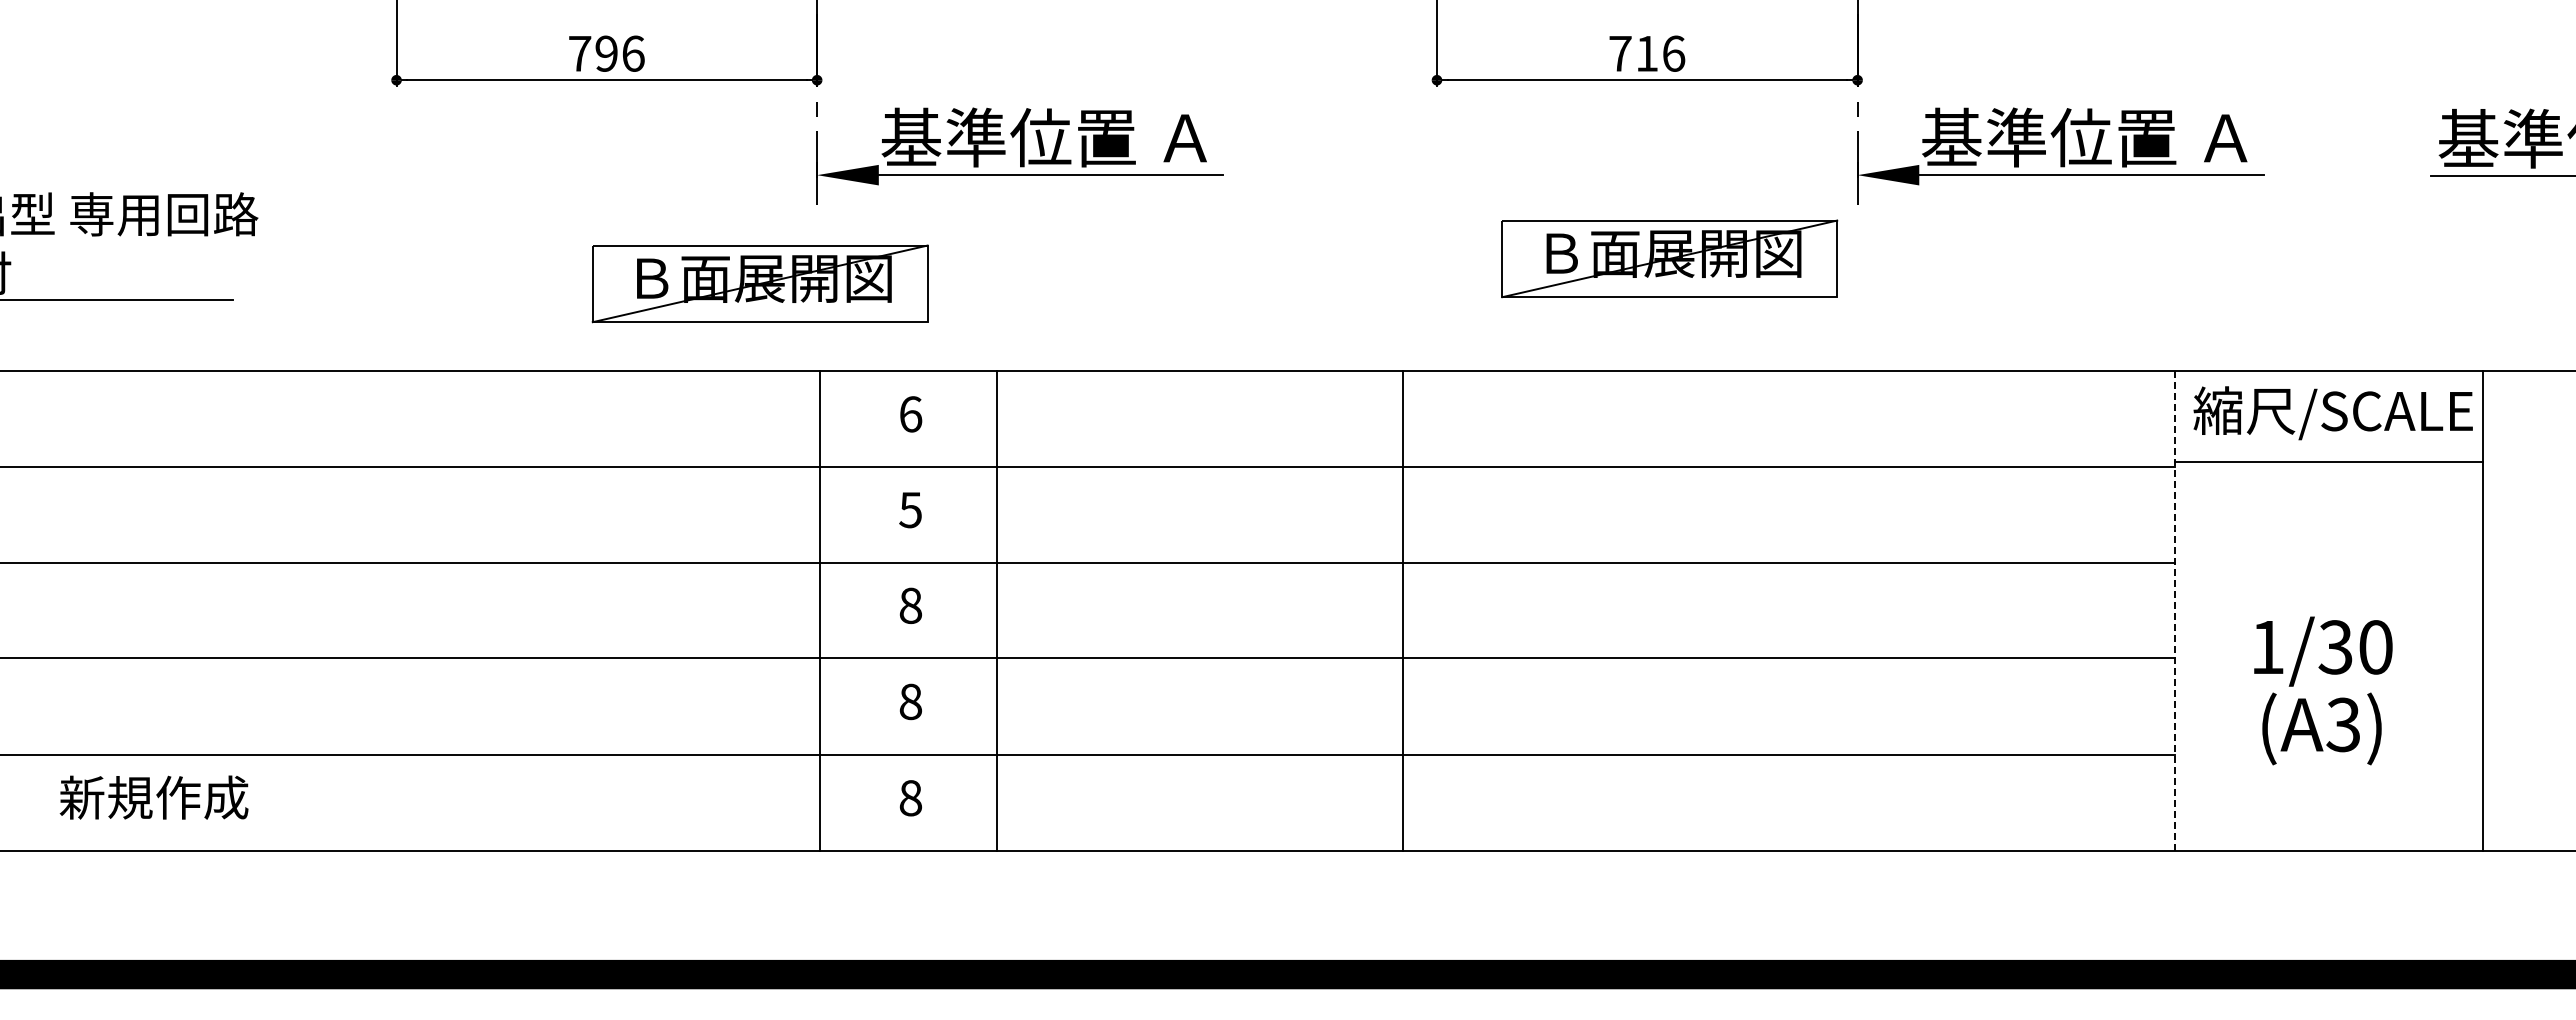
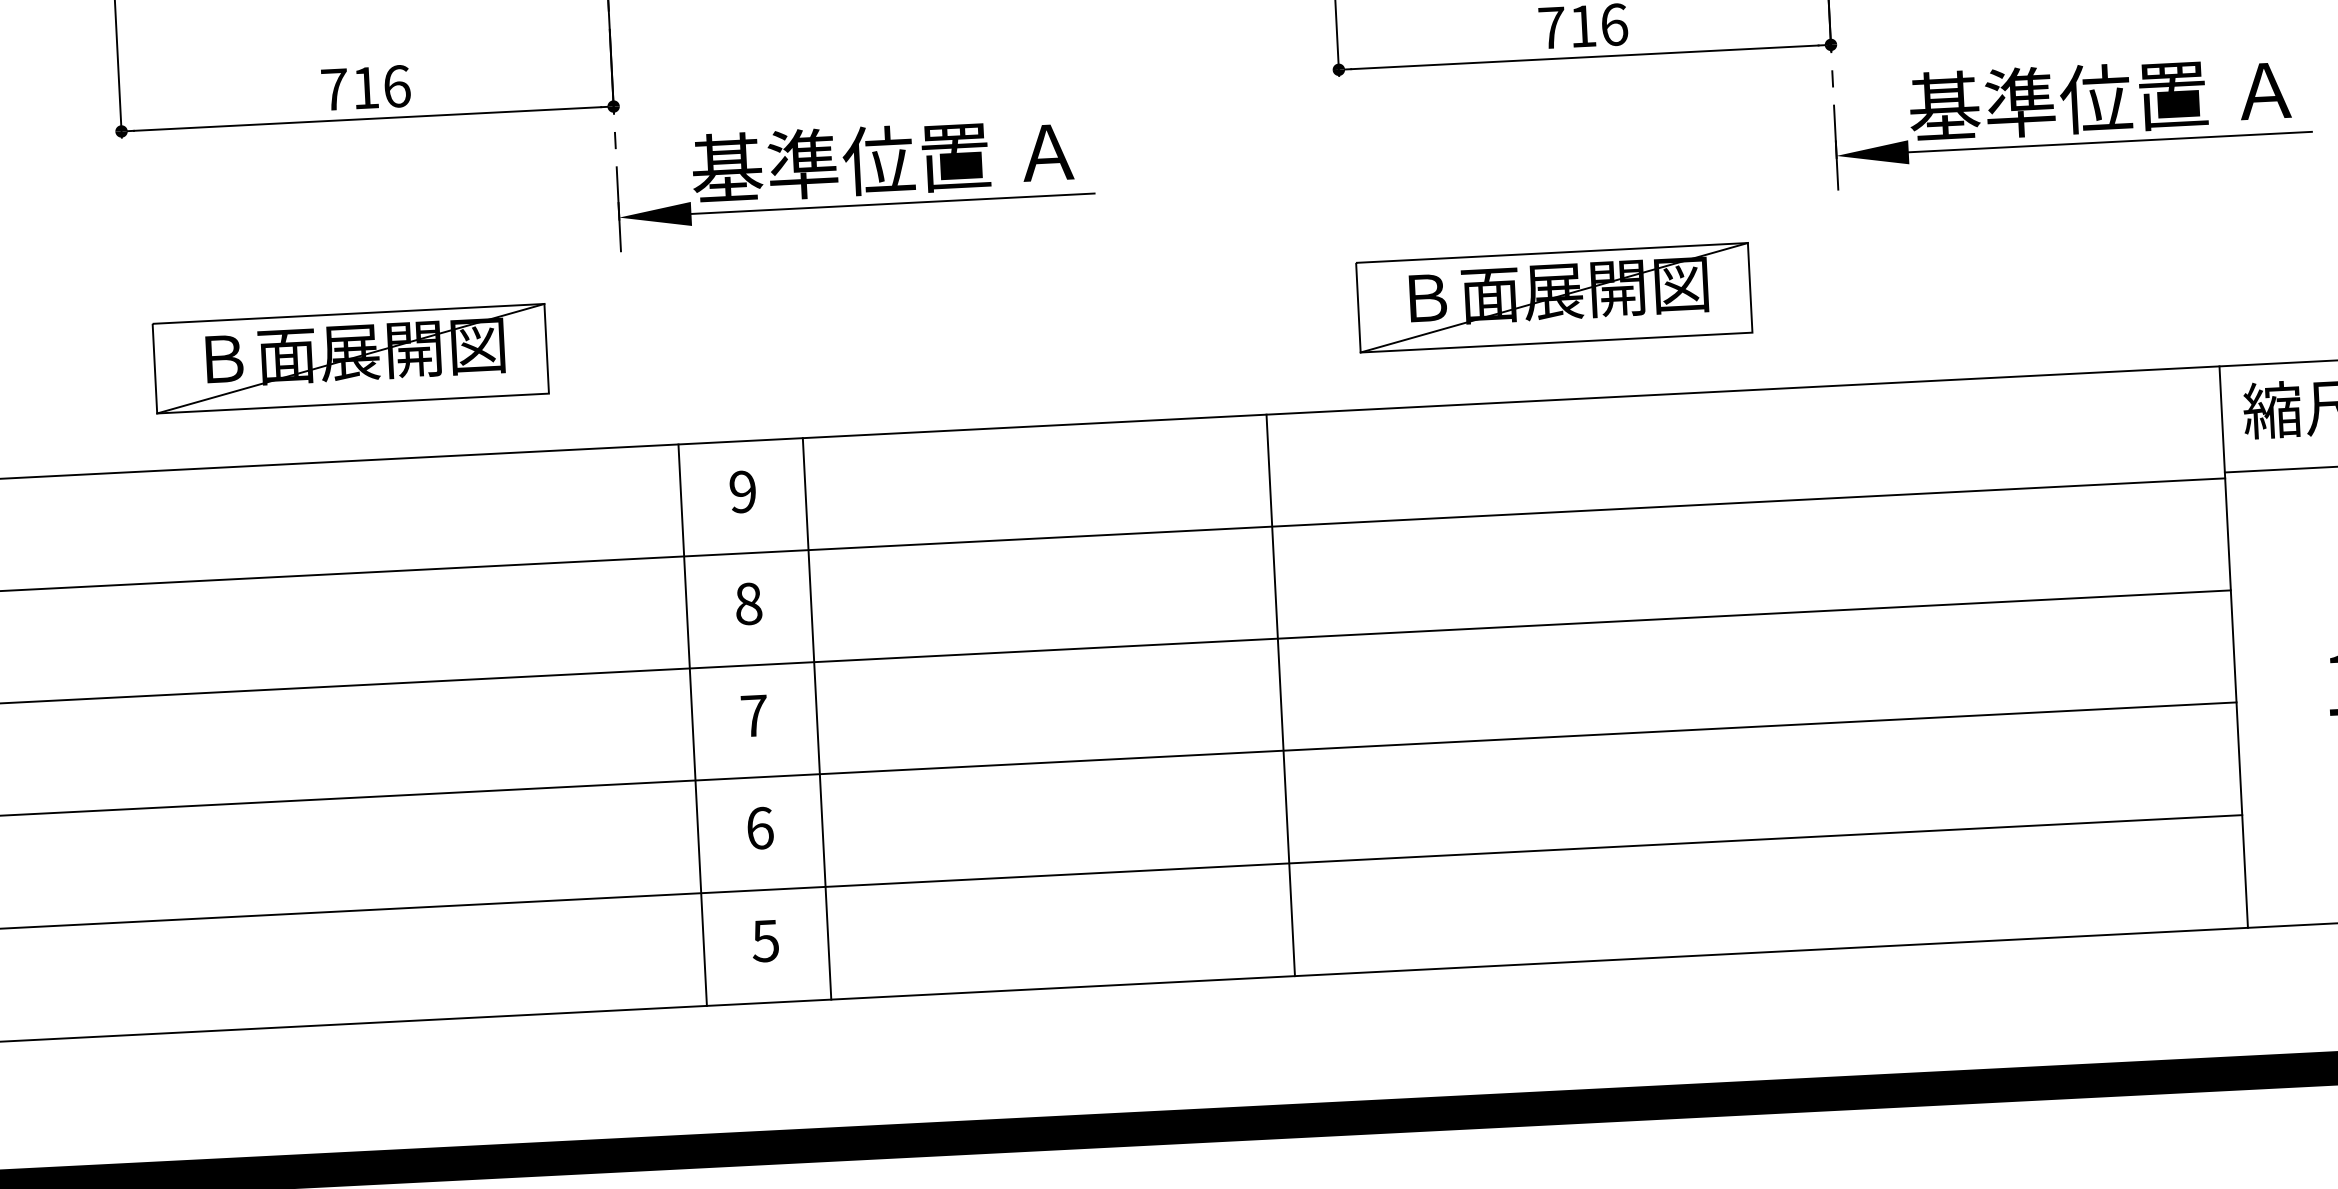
text: (606, 53) -> (365, 87), 796 -> 716
part: (1669, 258) -> (1553, 297), moved
part: (759, 283) -> (349, 358), moved
text: (910, 414) -> (742, 492), 6 -> 9
text: (910, 510) -> (748, 604), 5 -> 8
text: (910, 605) -> (753, 715), 8 -> 7
line: (997, 610) -> (817, 718), moved
line: (1403, 610) -> (1280, 694), moved
line: (819, 611) -> (692, 725), moved
line: (2174, 611) -> (2233, 647), dashed -> solid
text: (910, 701) -> (759, 827), 8 -> 6
text: (910, 798) -> (765, 941), 8 -> 5

